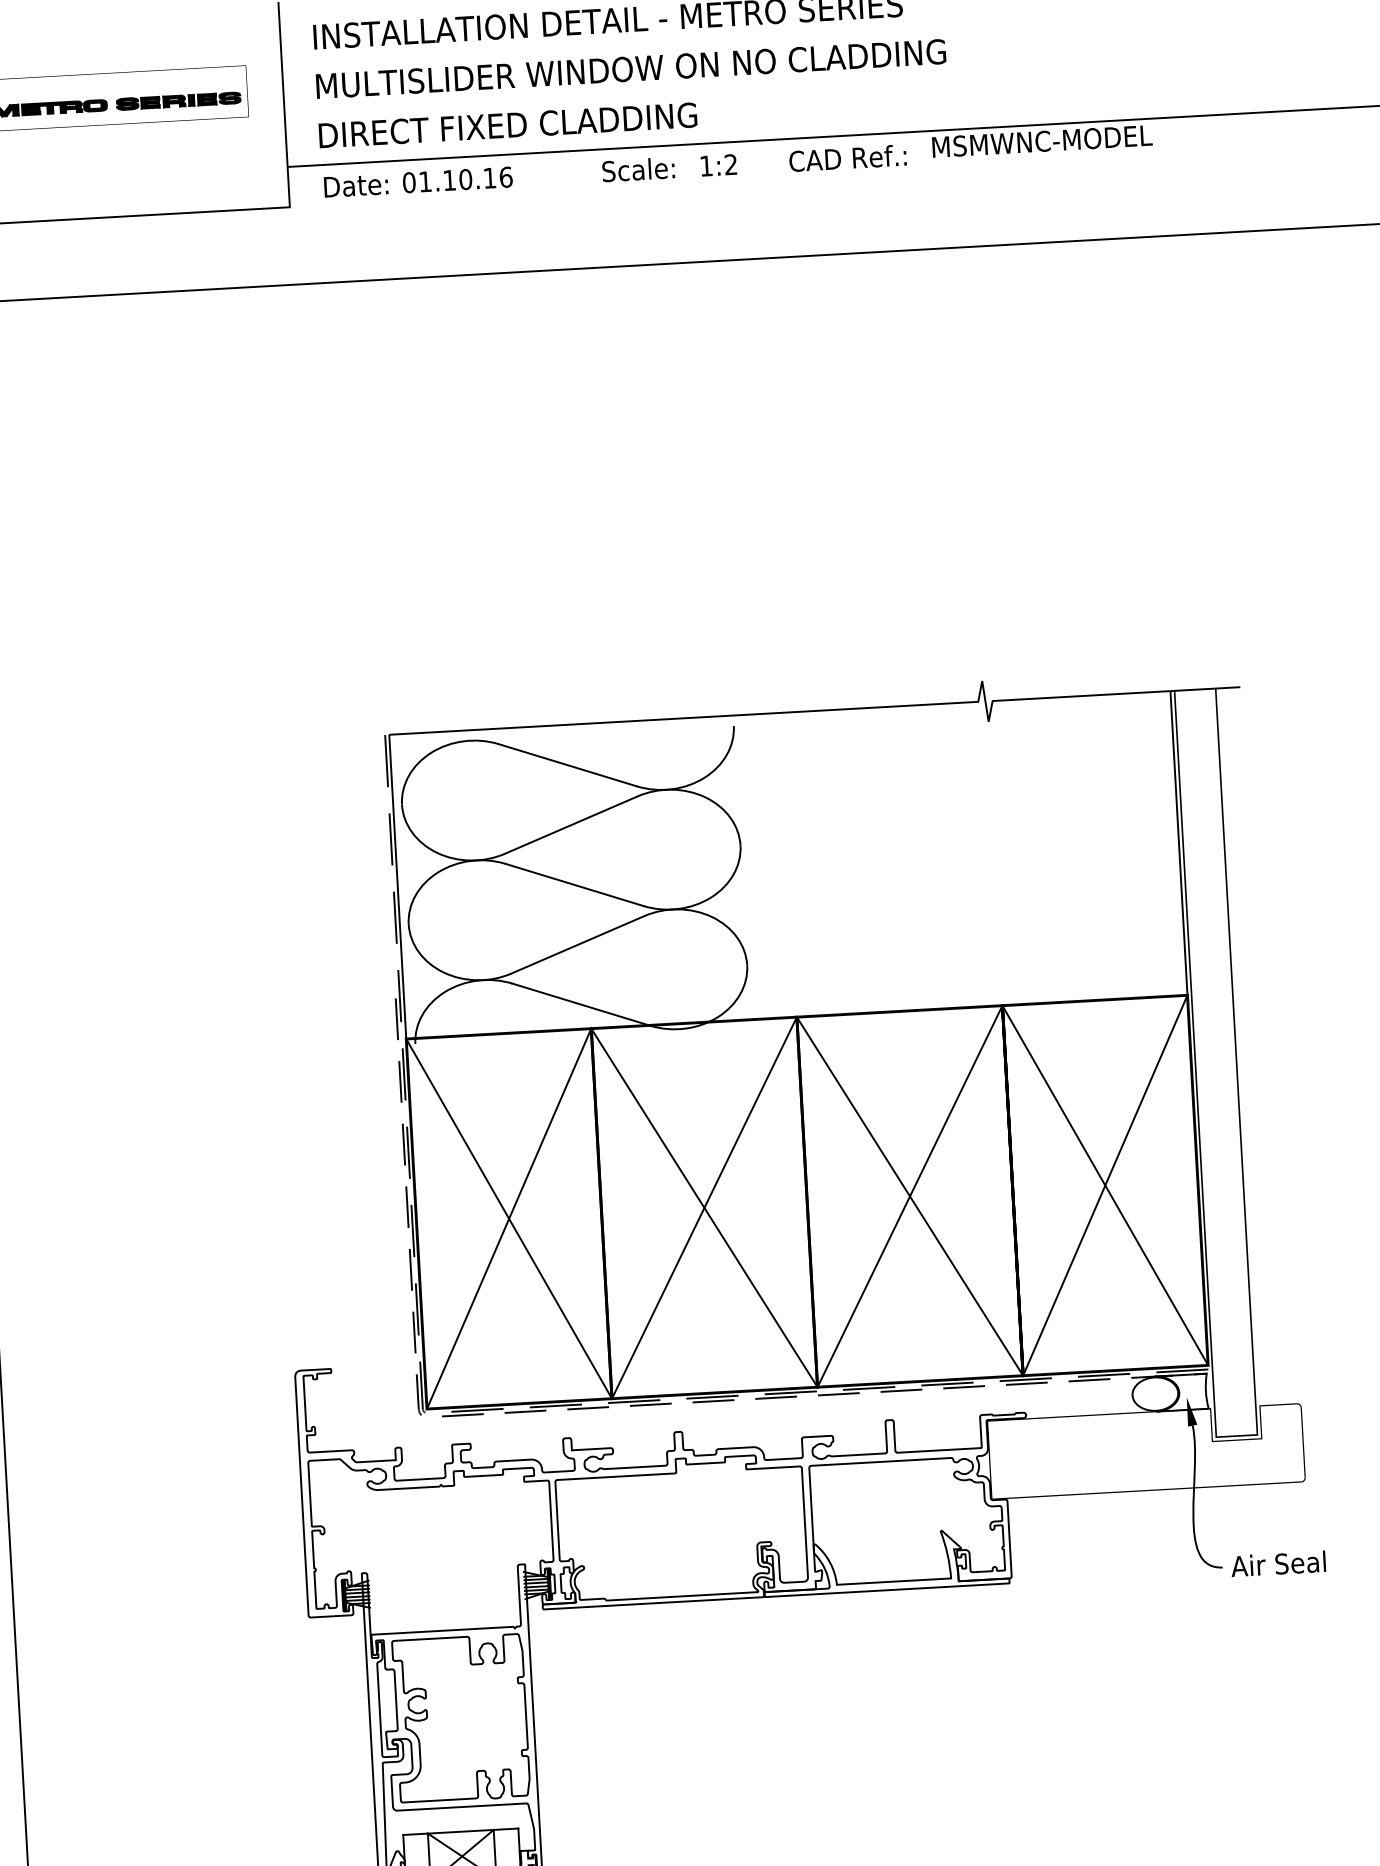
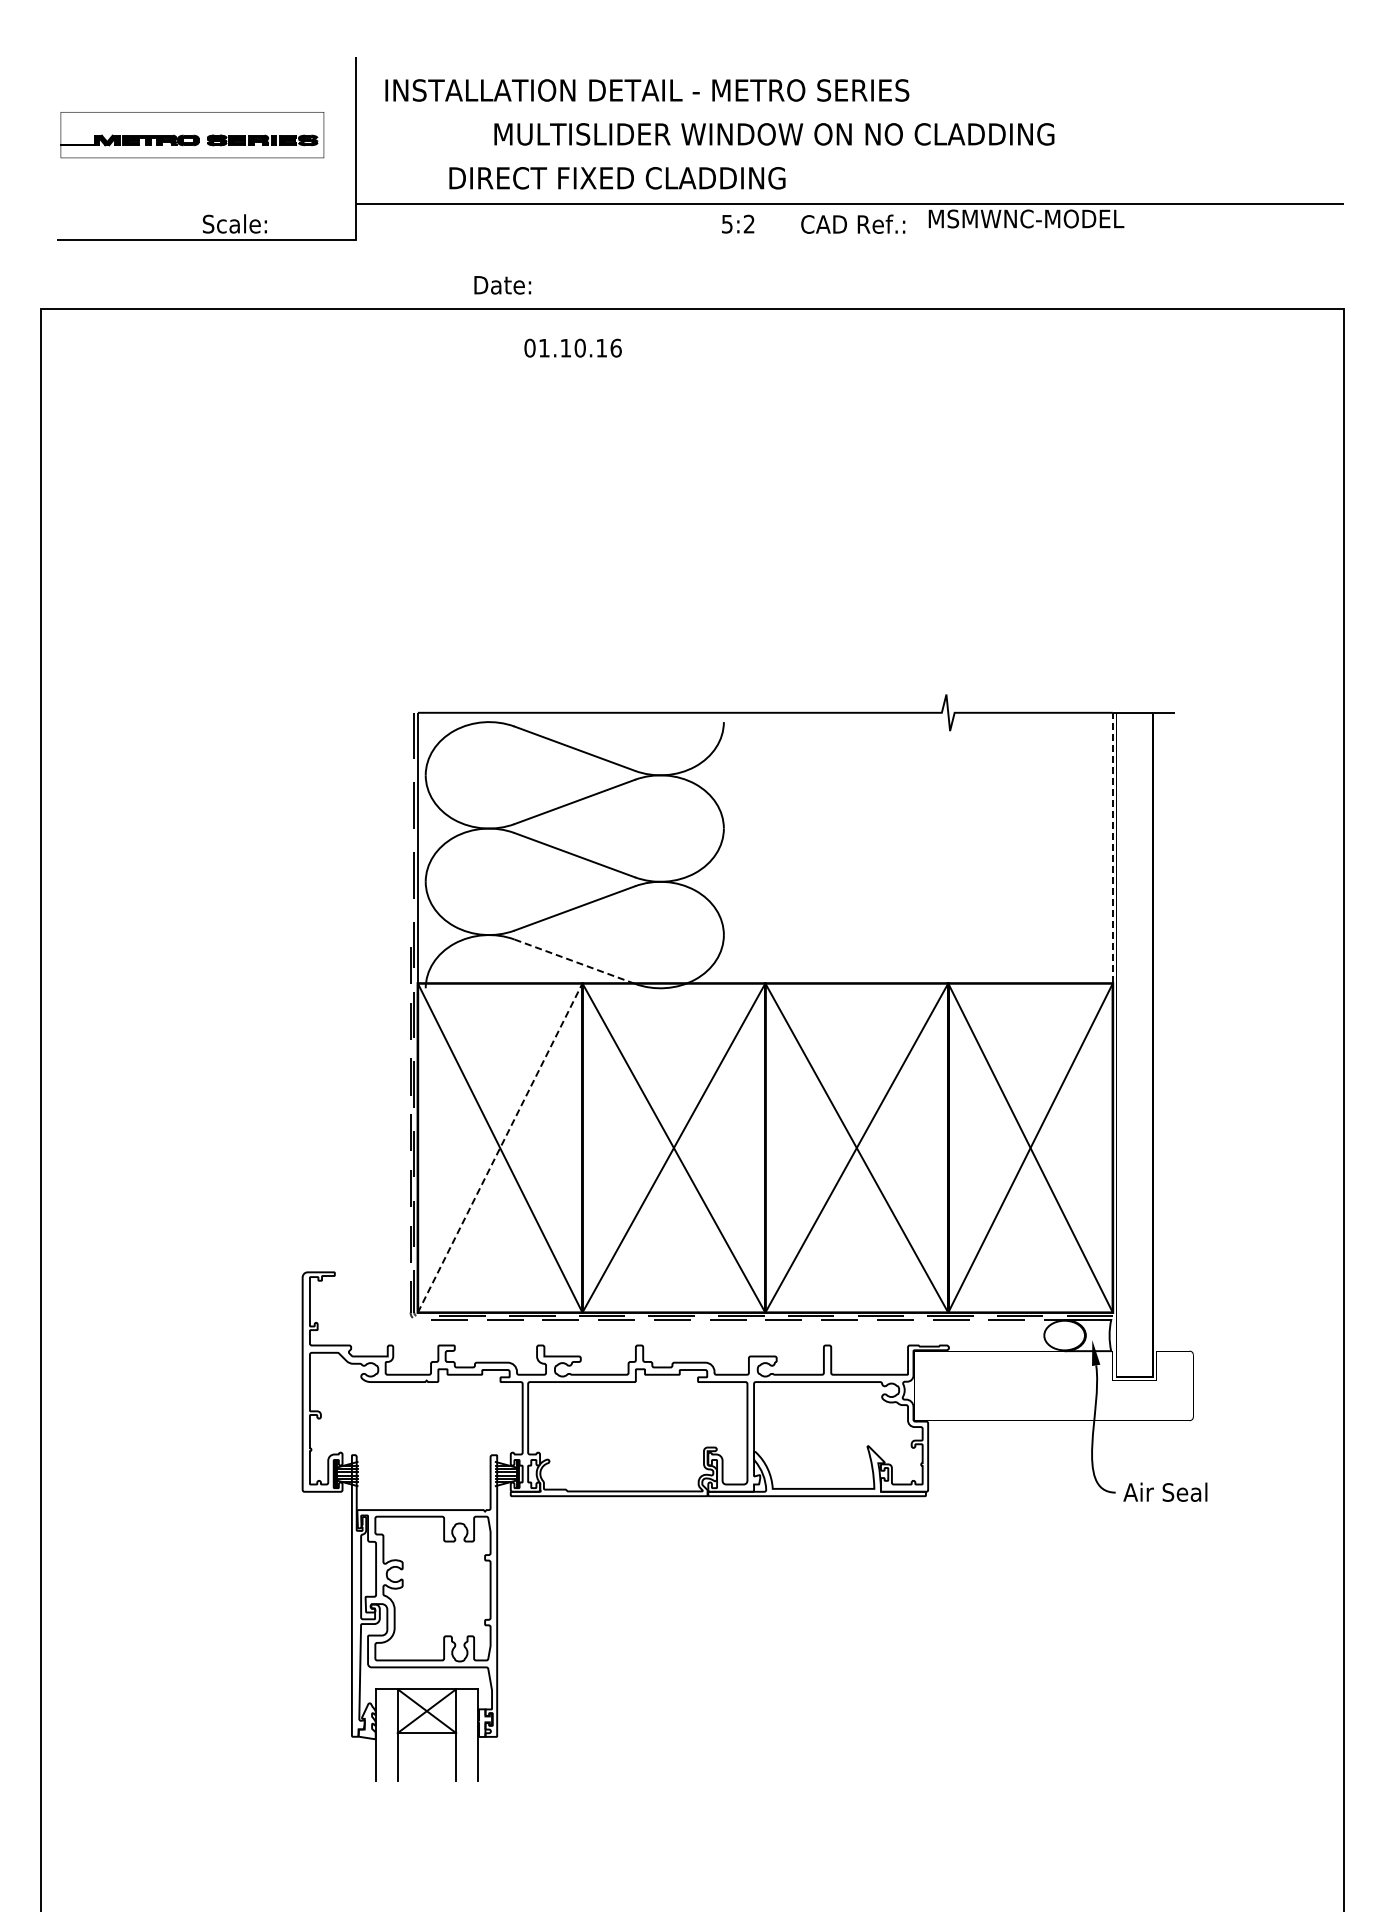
text: (631, 69) -> (774, 134), moved
text: (508, 125) -> (617, 178), moved
text: (706, 166) -> (727, 224), 1:2 -> 5:2
text: (637, 169) -> (234, 223), moved
text: (457, 179) -> (572, 347), moved
text: (355, 186) -> (502, 285), moved
line: (1178, 842) -> (1112, 847), solid -> dashed
line: (582, 1004) -> (575, 961), solid -> dashed
line: (509, 1218) -> (500, 1147), solid -> dashed

